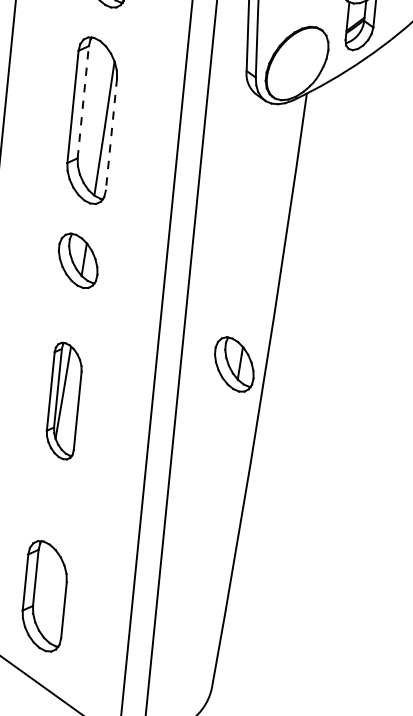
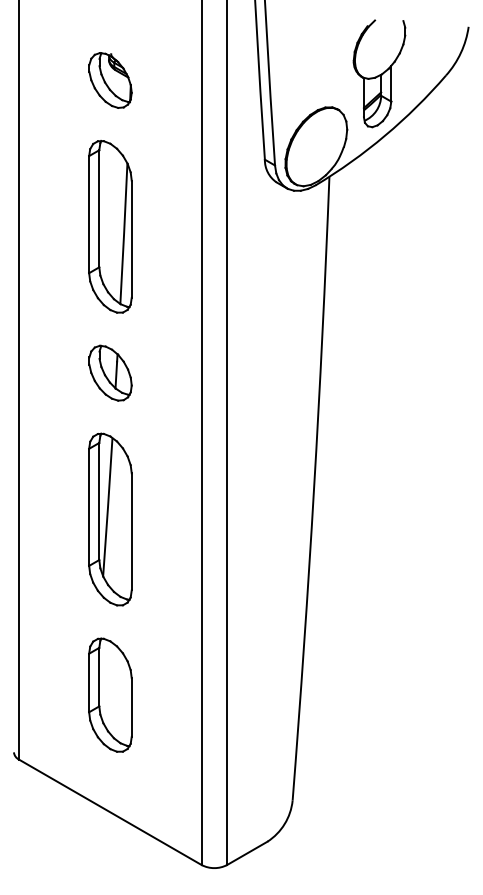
line: (83, 101) -> (99, 208), dashed -> solid
line: (111, 134) -> (131, 239), dashed -> solid
part: (234, 363) -> (282, 463), removed
part: (64, 401) -> (110, 519), size x1.43
part: (44, 595) -> (110, 694), moved

